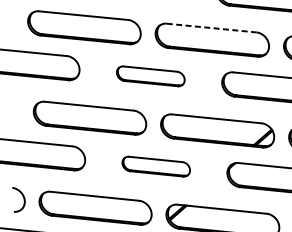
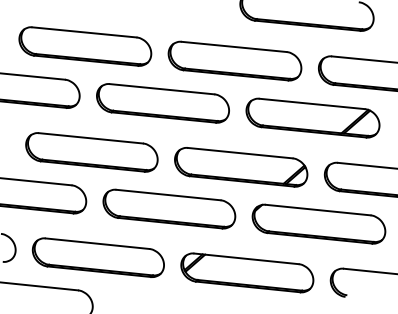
line: (211, 27) -> (234, 46), dashed -> solid
part: (150, 76) -> (162, 103), size x1.67
part: (156, 166) -> (169, 208), size x1.67

